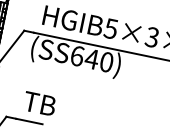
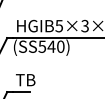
text: (77, 55) -> (42, 46), (SS640) -> (SS540)

